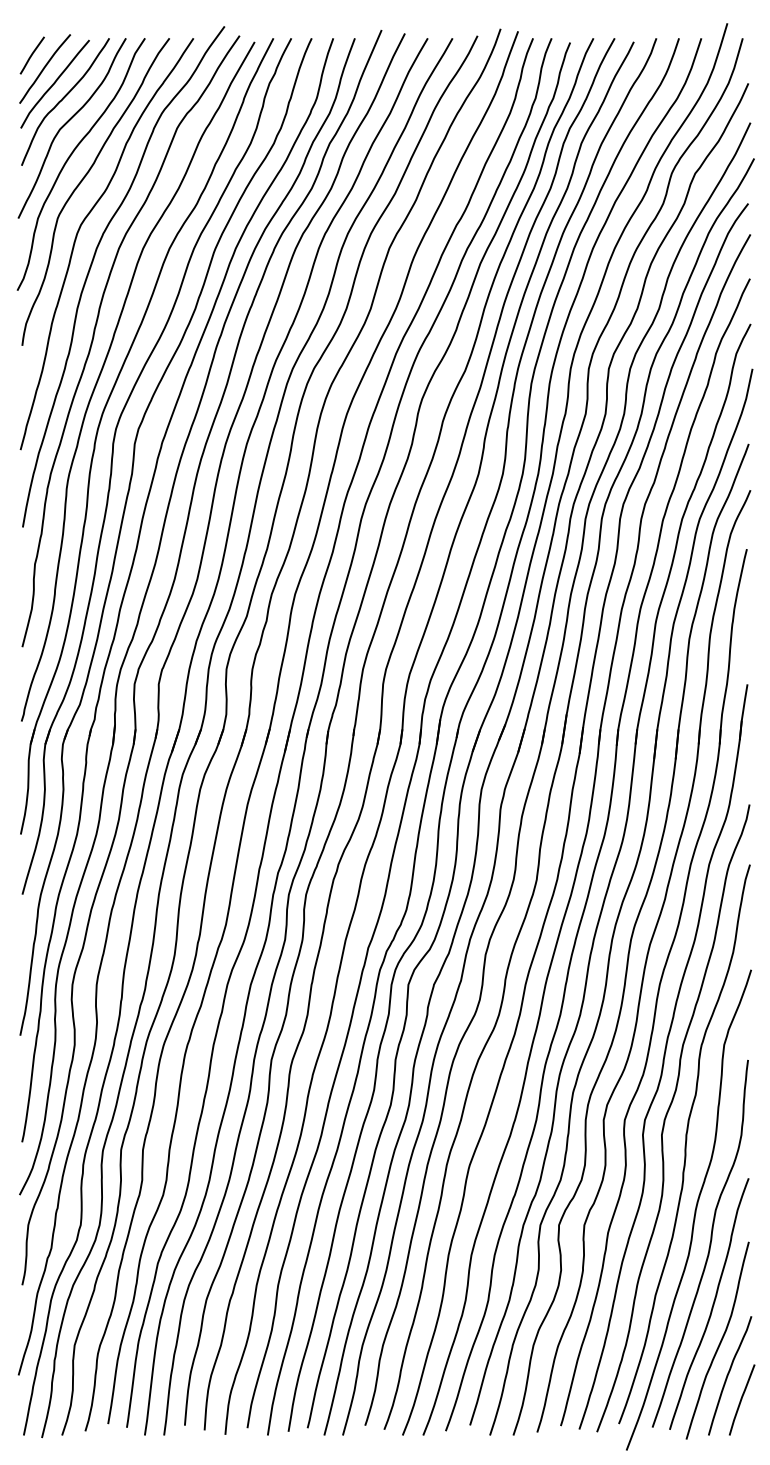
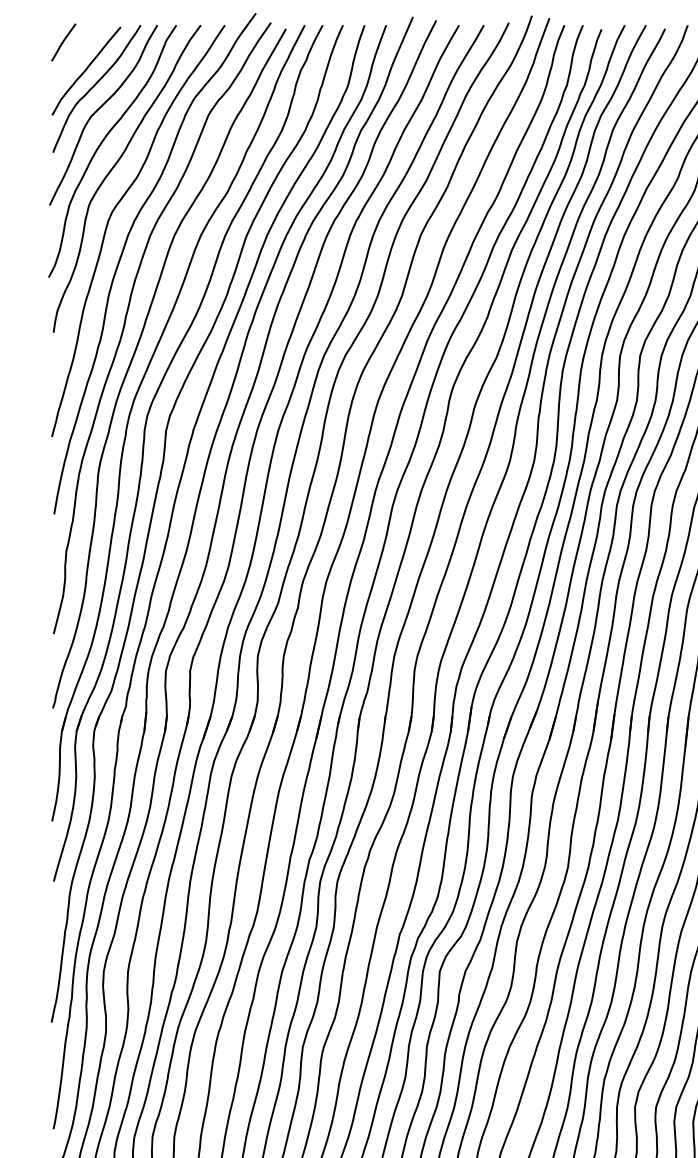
curve: (45, 67) -> (76, 54), removed

